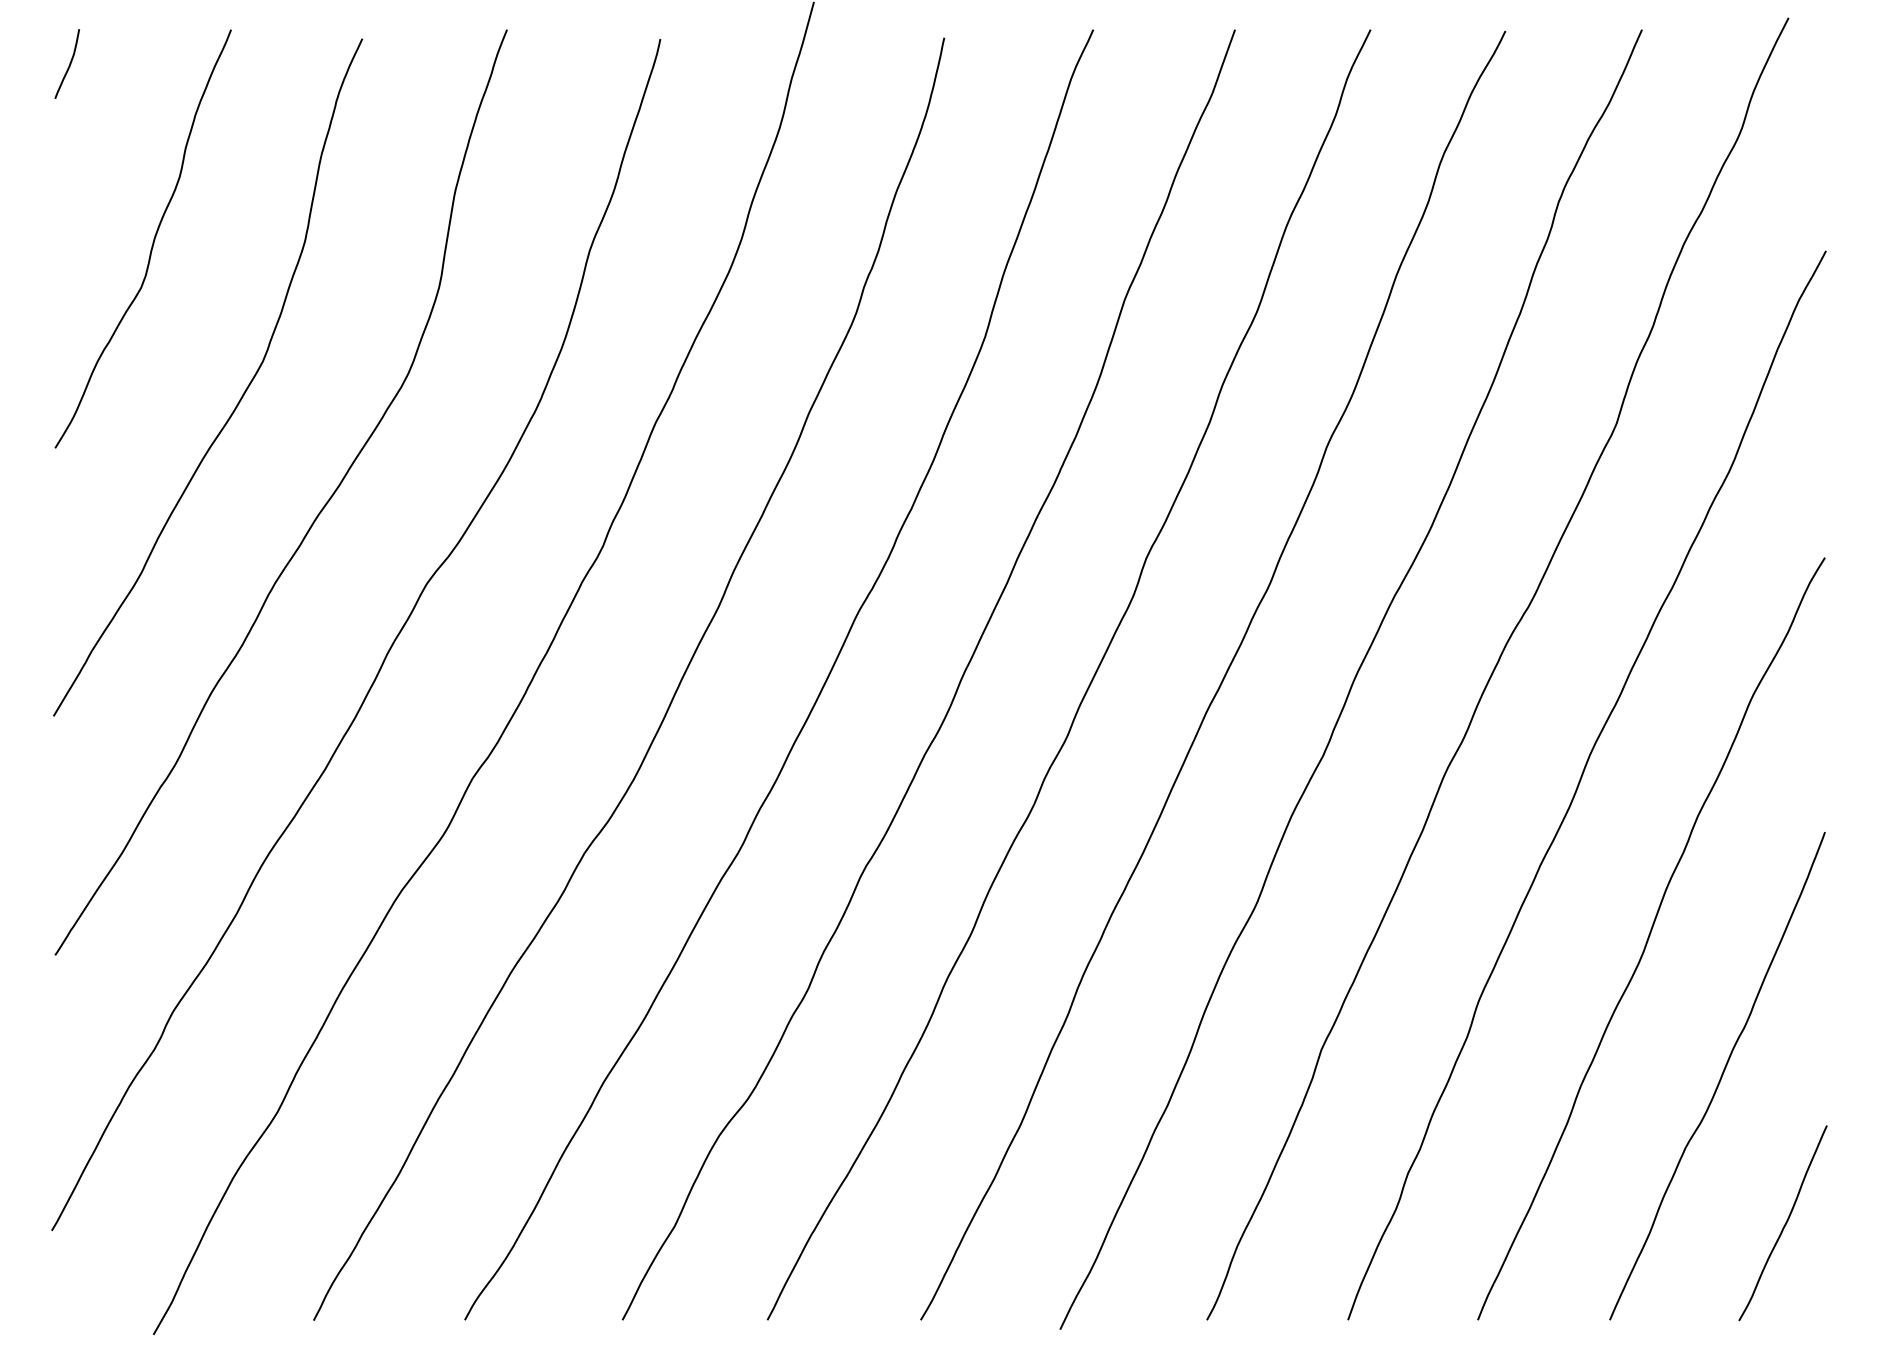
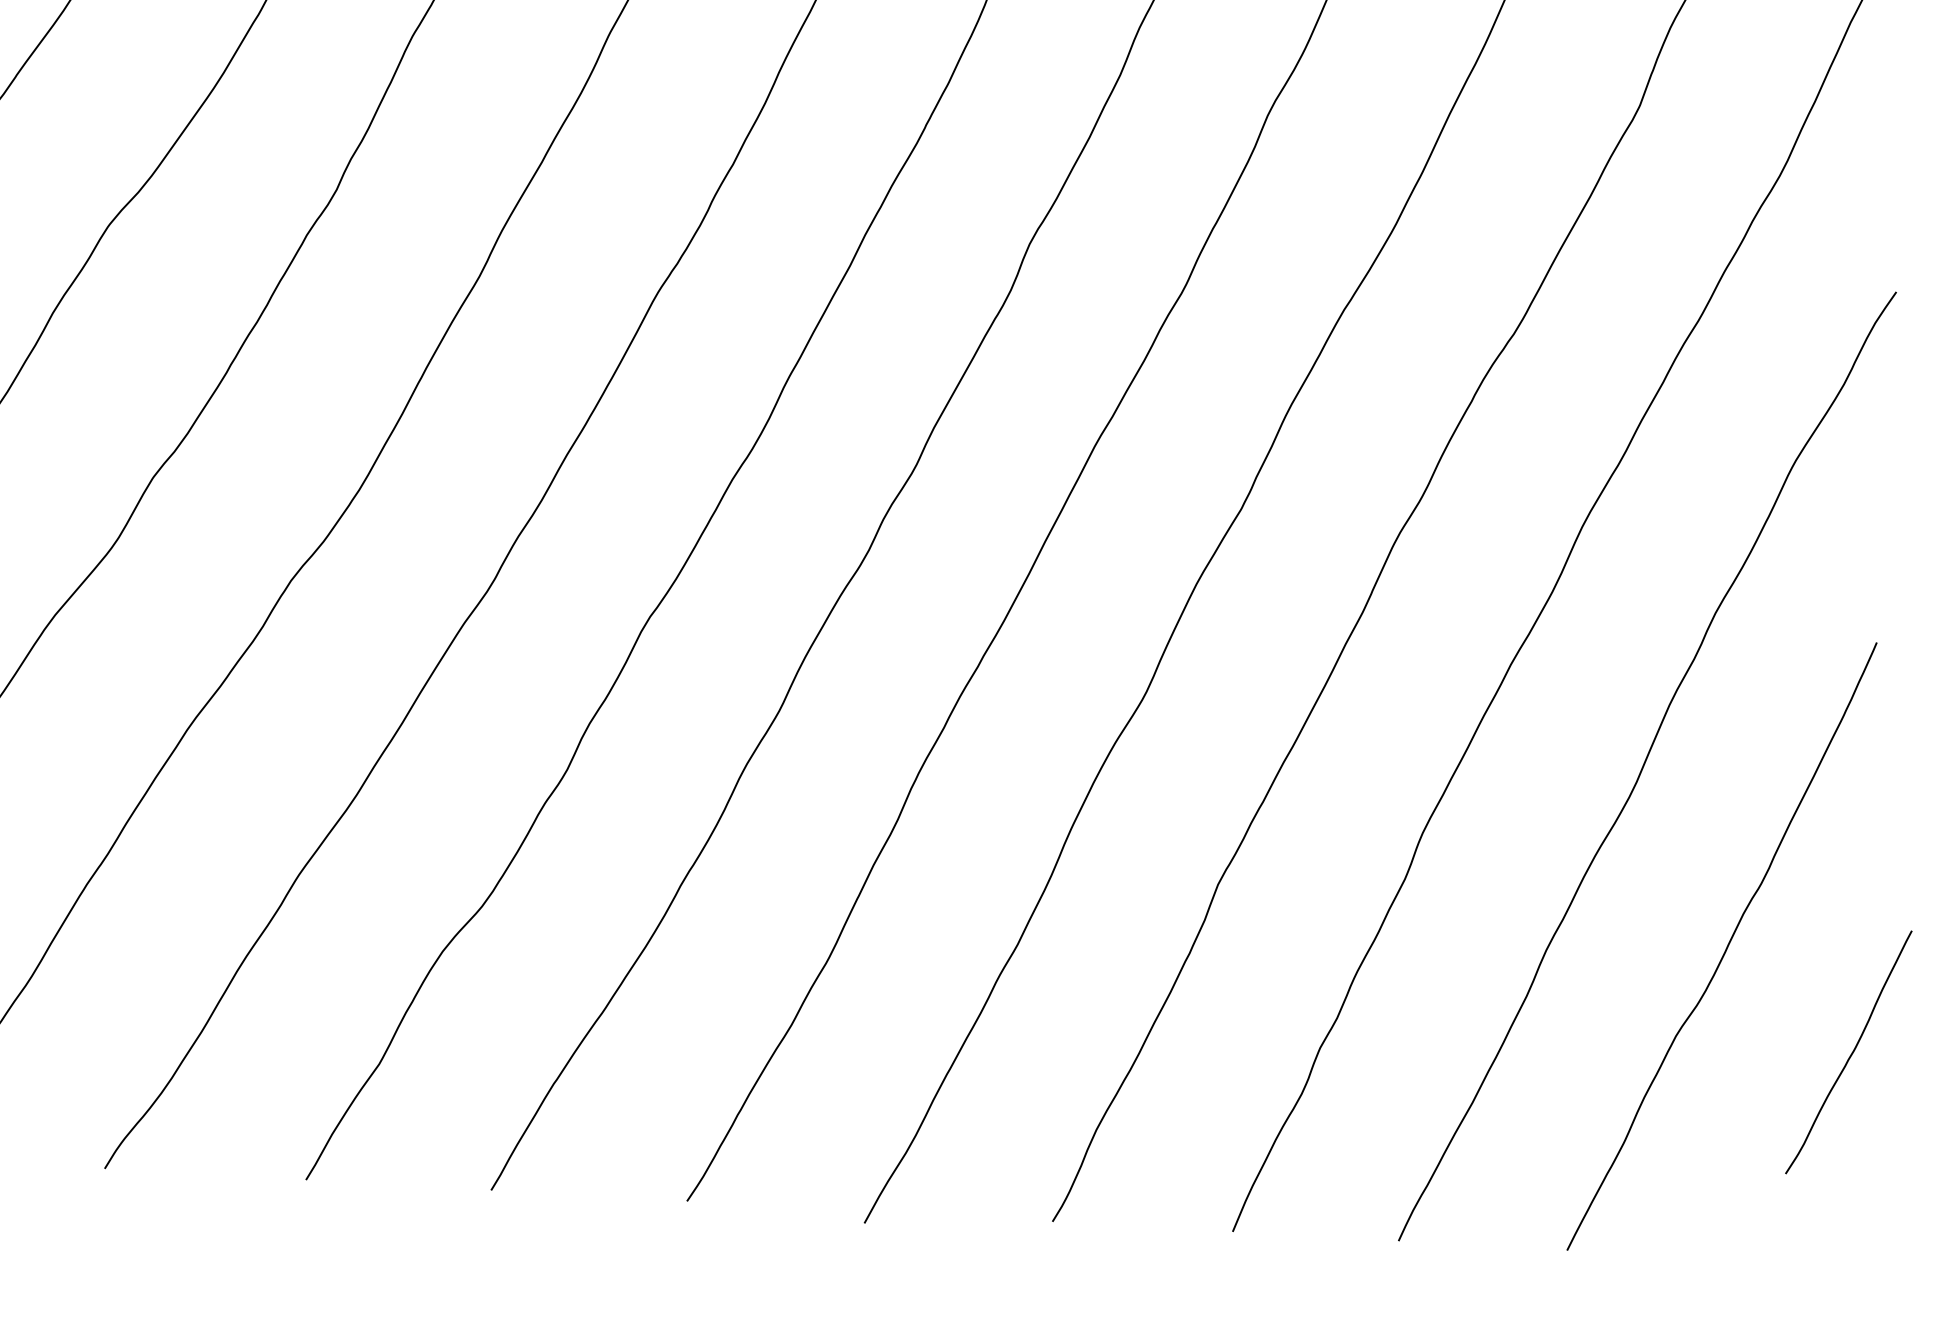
curve: (1784, 1224) -> (1850, 1054), moved

